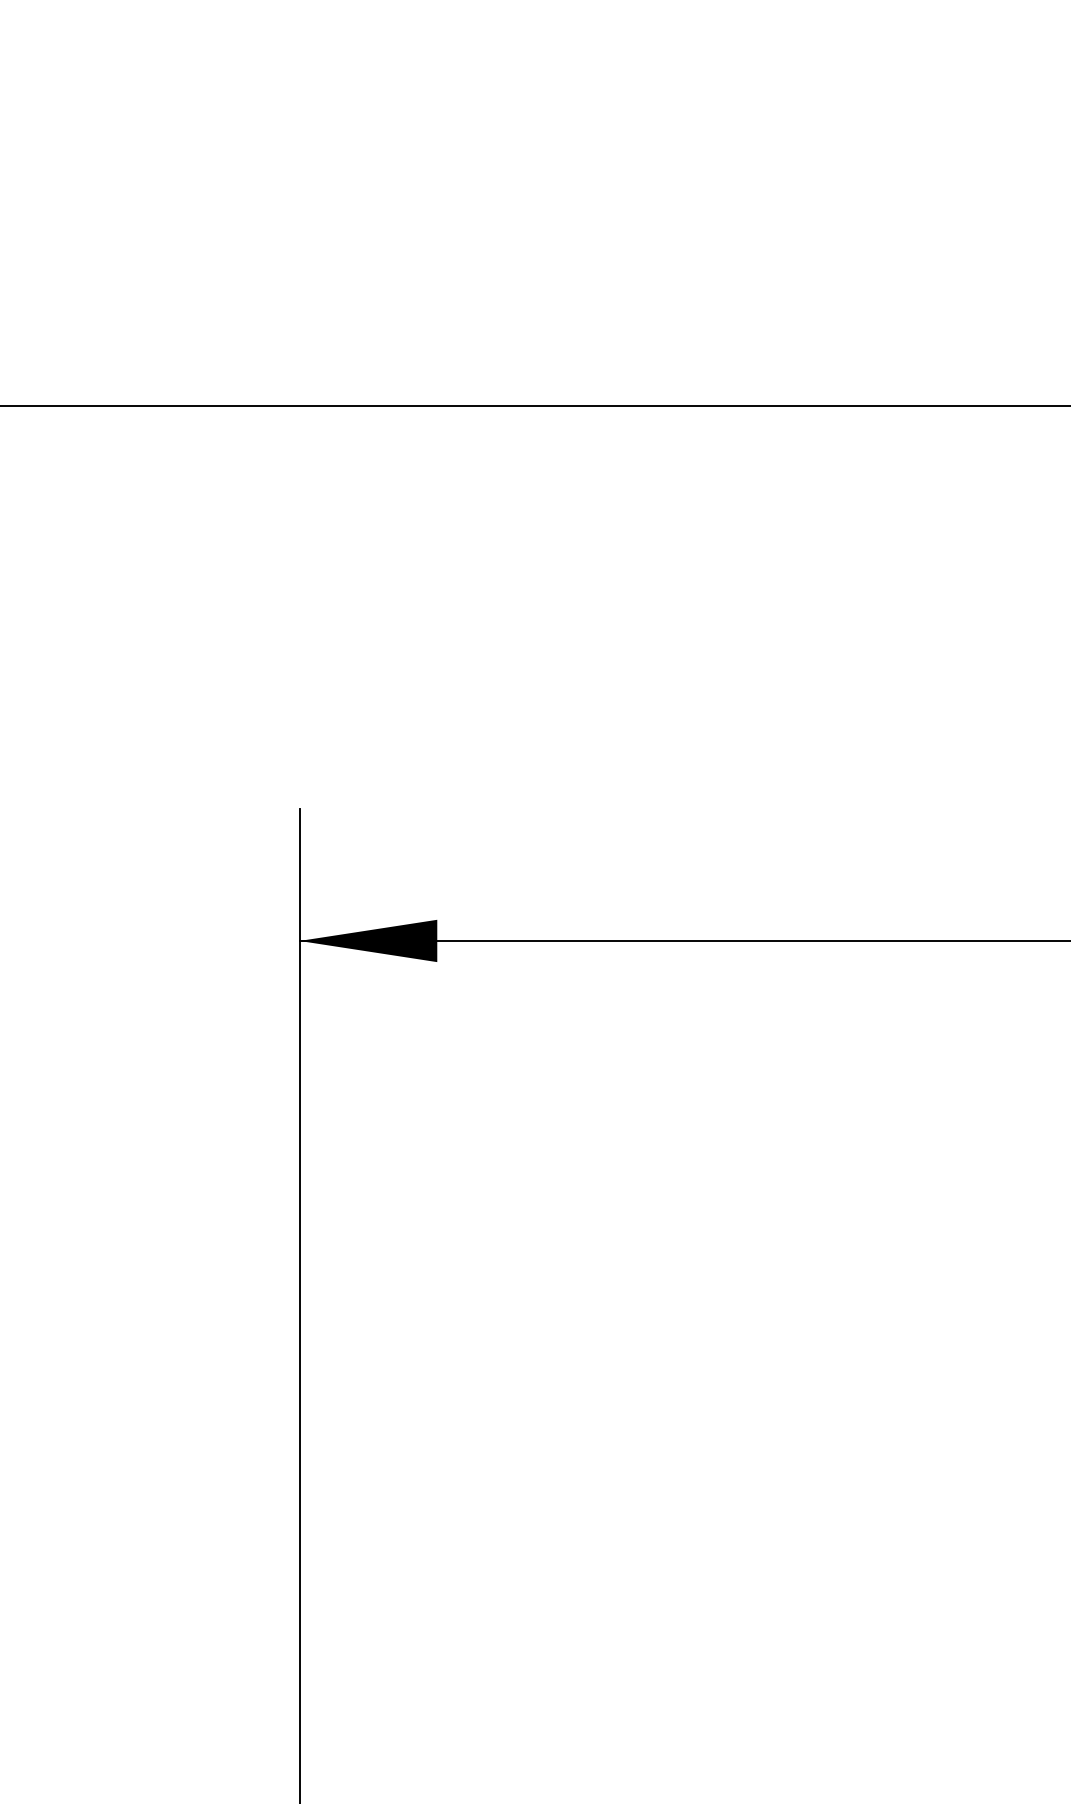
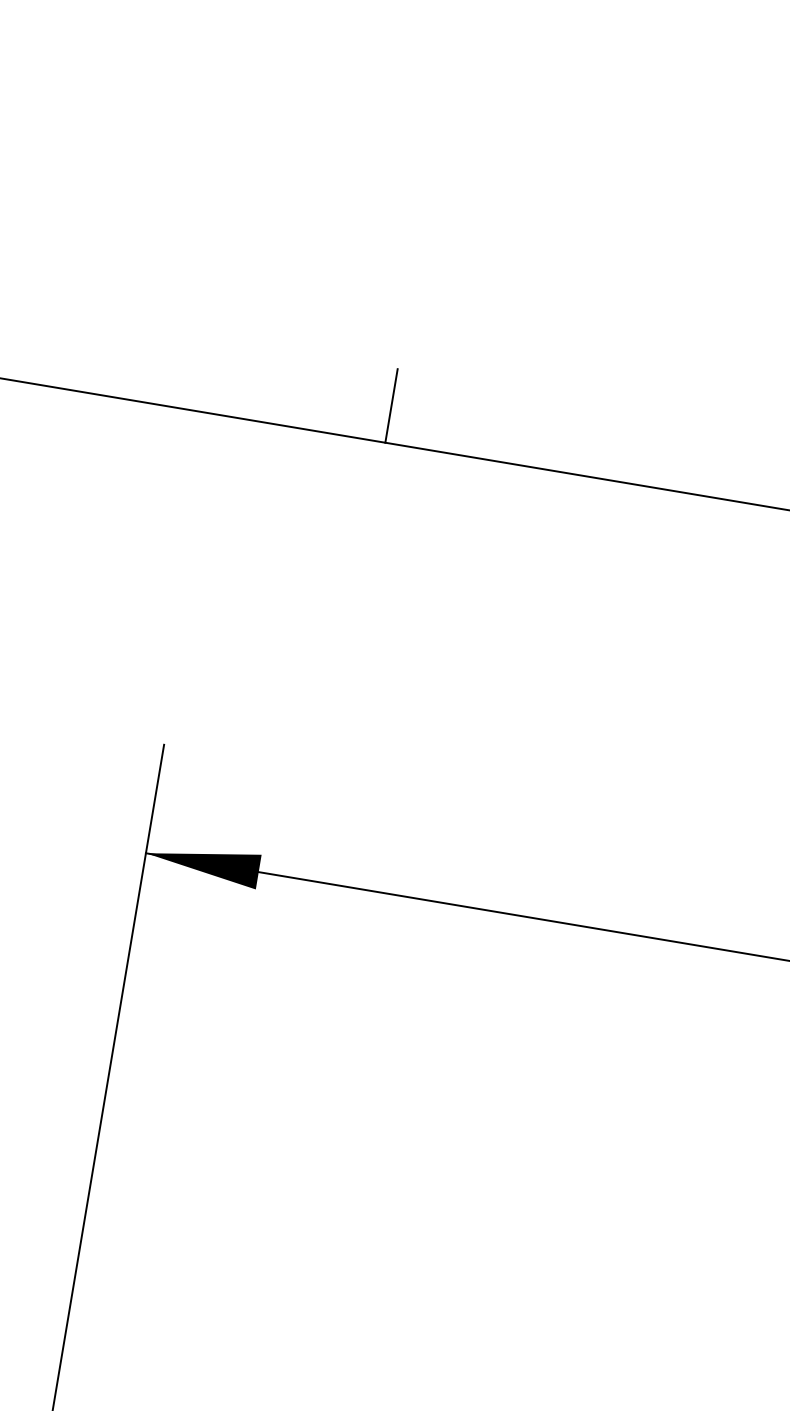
line: (502, 361) -> (391, 406), added

